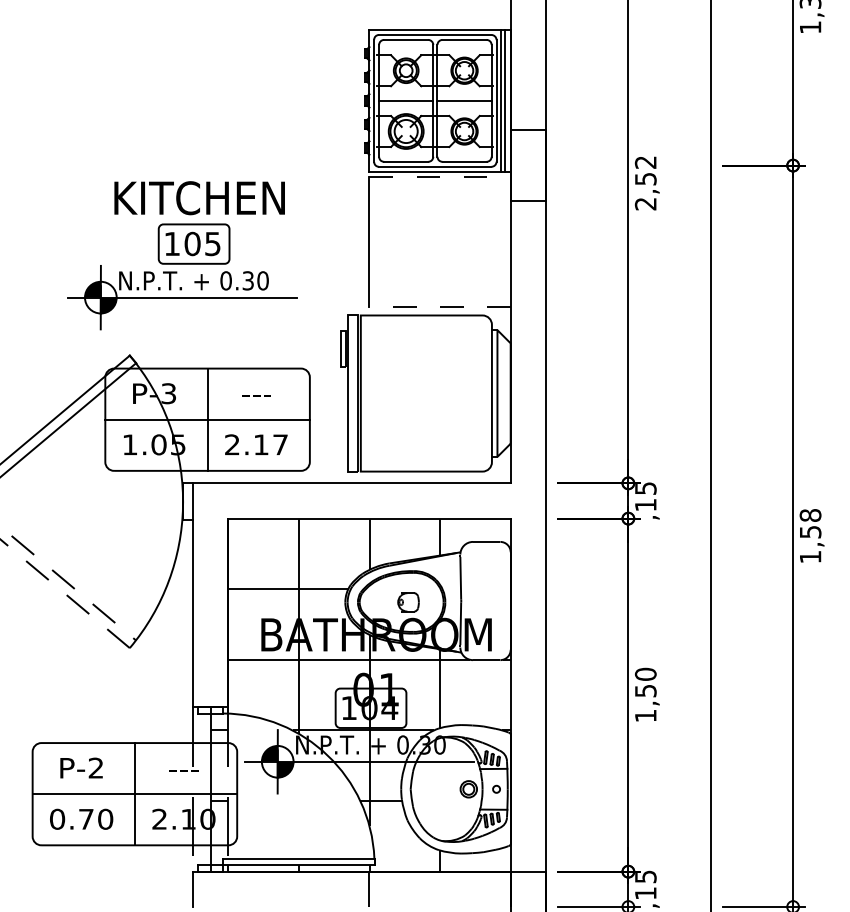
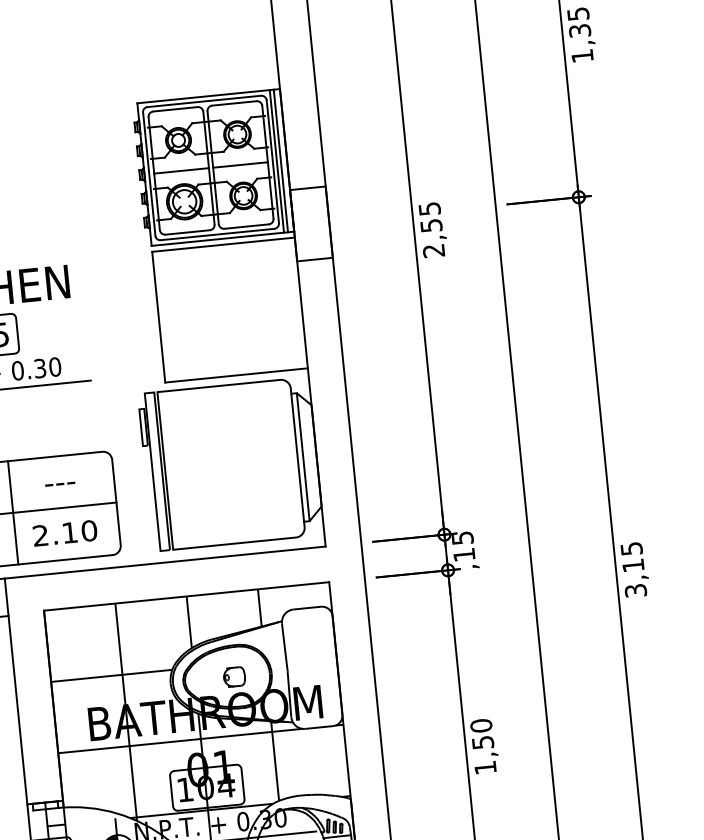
text: (645, 162) -> (429, 208), 2,52 -> 2,55
line: (440, 177) -> (223, 244), dashed -> solid
line: (440, 306) -> (236, 375), dashed -> solid
text: (280, 444) -> (89, 530), 2.17 -> 2.10
text: (810, 536) -> (633, 570), 1,58 -> 3,15

